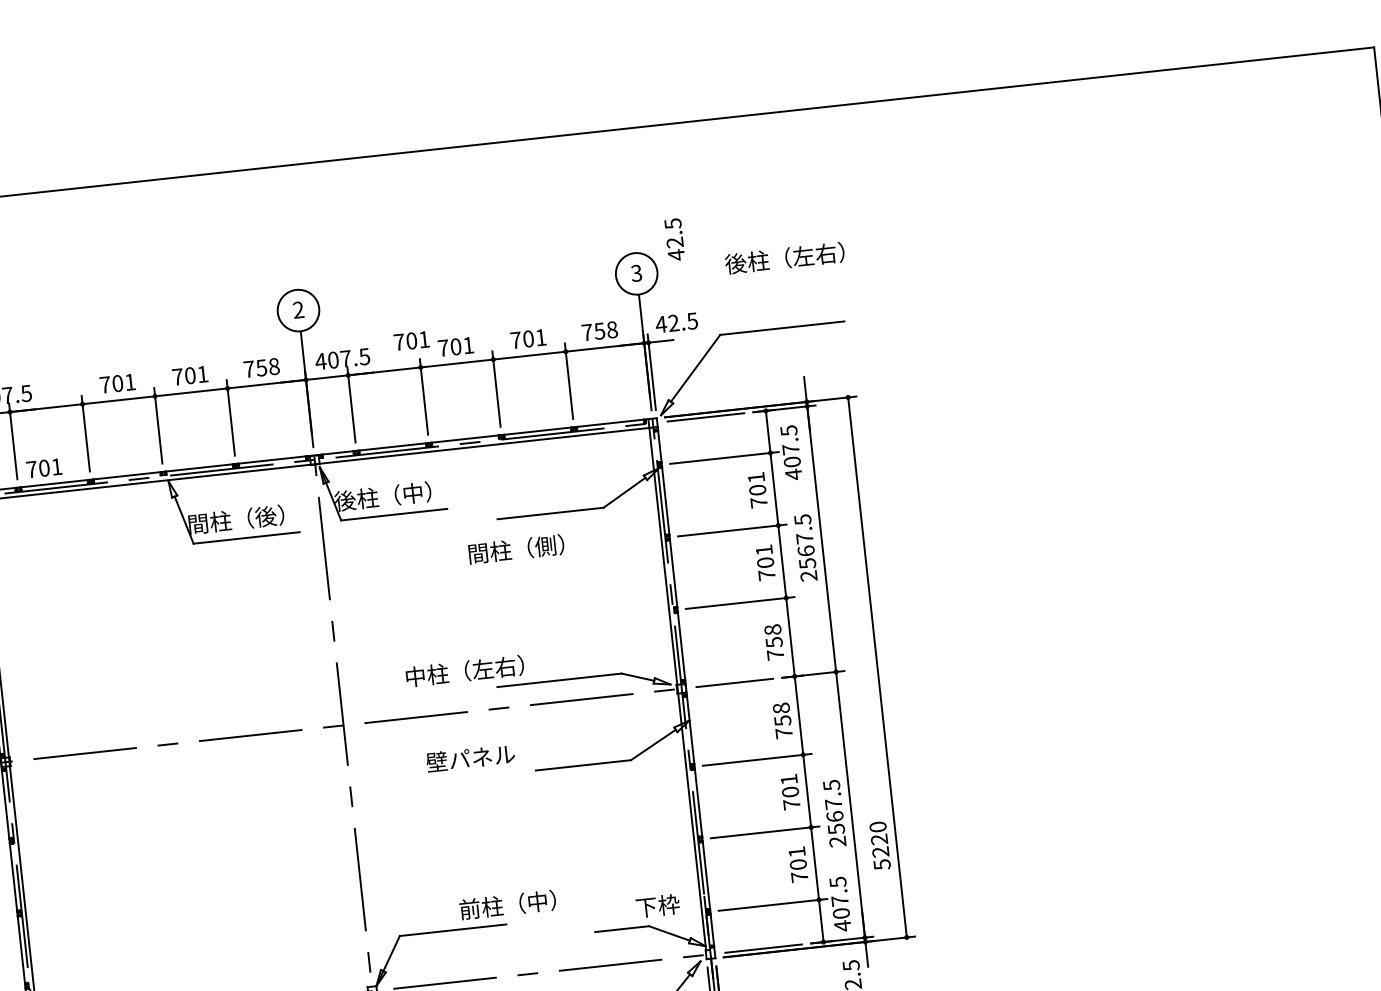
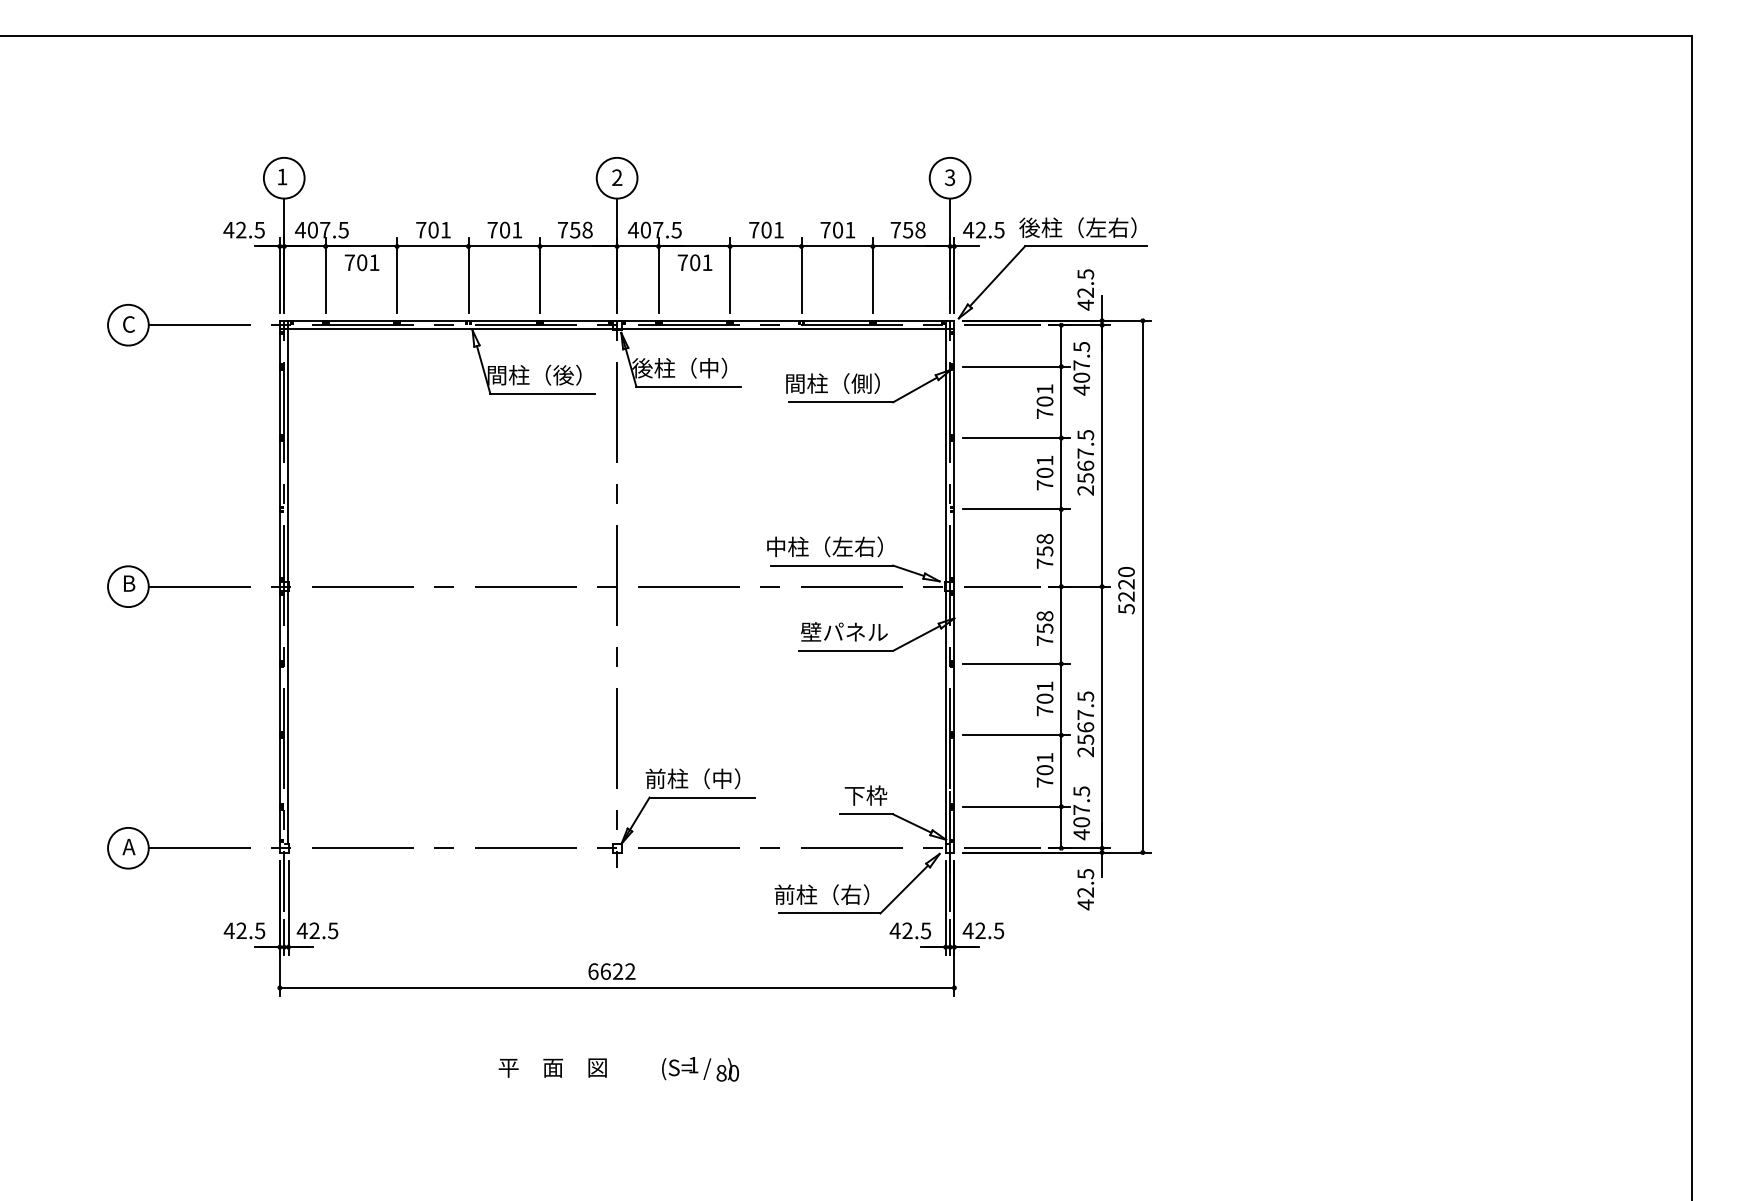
text: (674, 239) -> (1085, 289), moved
text: (784, 258) -> (1077, 227), moved
text: (411, 340) -> (694, 262), moved
text: (43, 468) -> (361, 262), moved
text: (515, 549) -> (832, 383), moved
text: (464, 671) -> (824, 546), moved
text: (470, 757) -> (844, 631), moved
text: (880, 845) -> (1126, 590), moved
text: (507, 904) -> (692, 778), moved
text: (657, 905) -> (865, 795), moved

